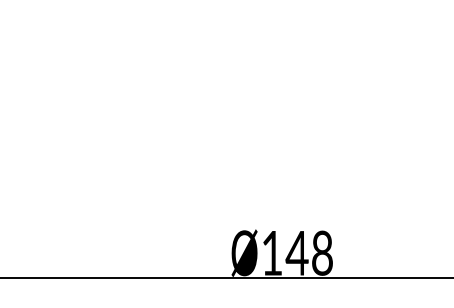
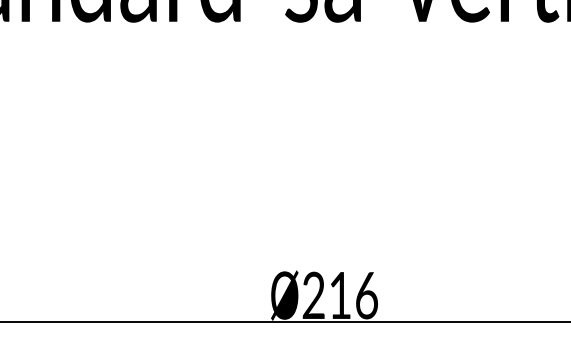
text: (296, 253) -> (339, 295), 148 -> 216

